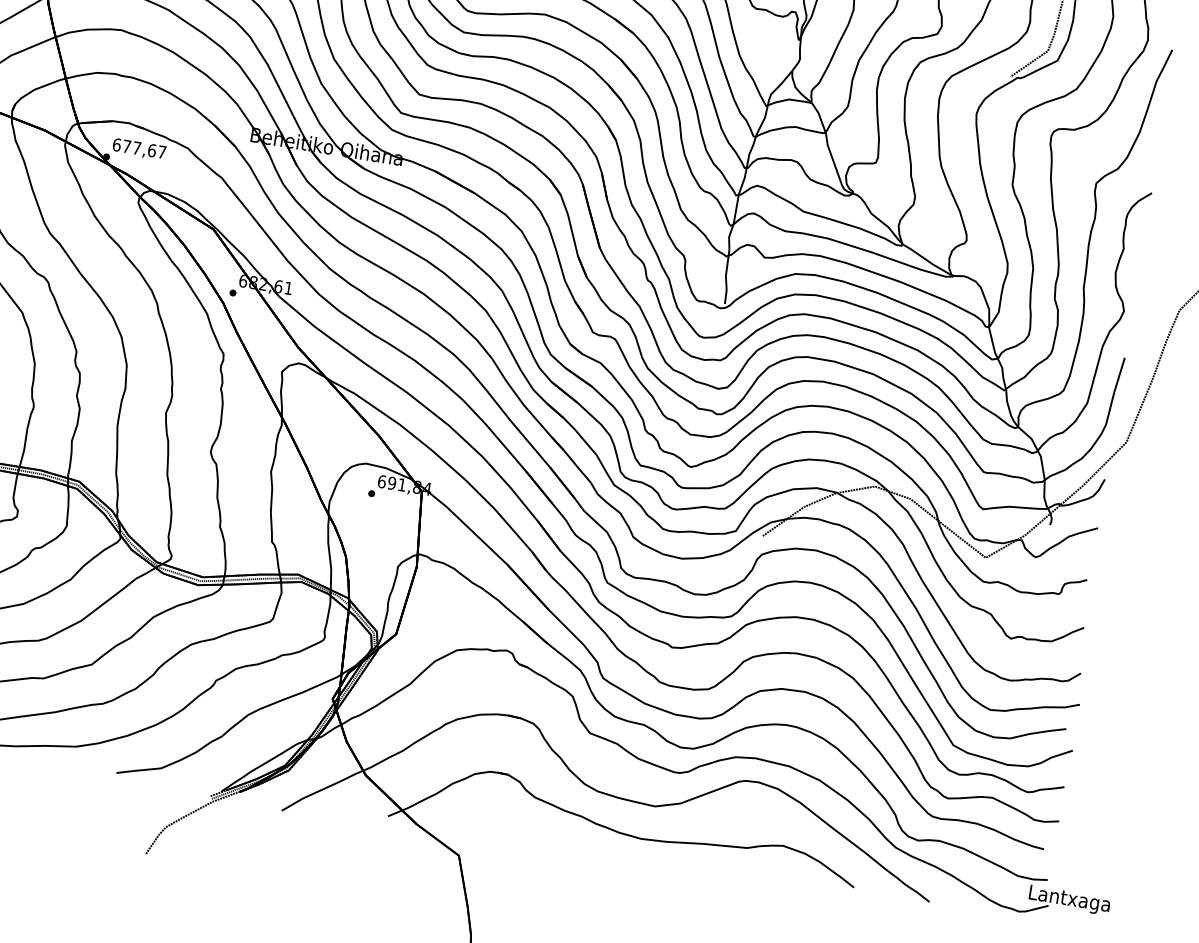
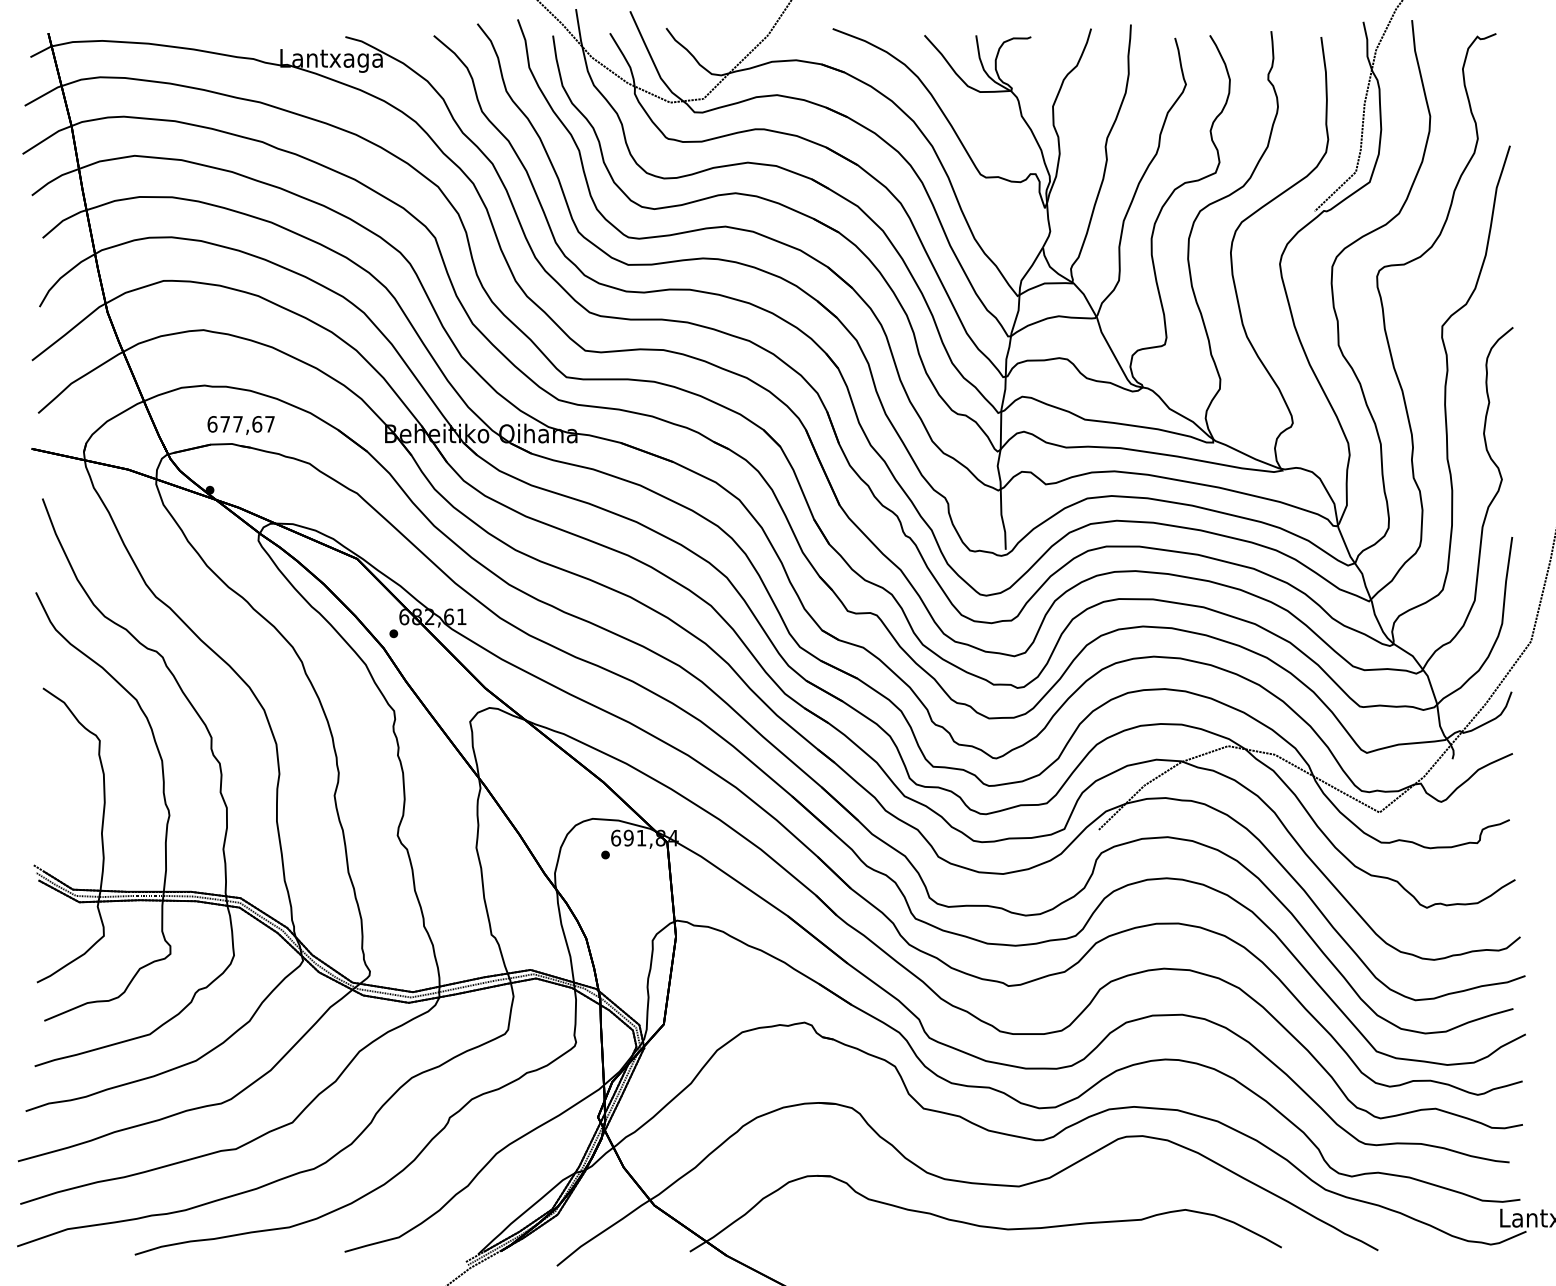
text: (138, 149) -> (240, 425), moved

